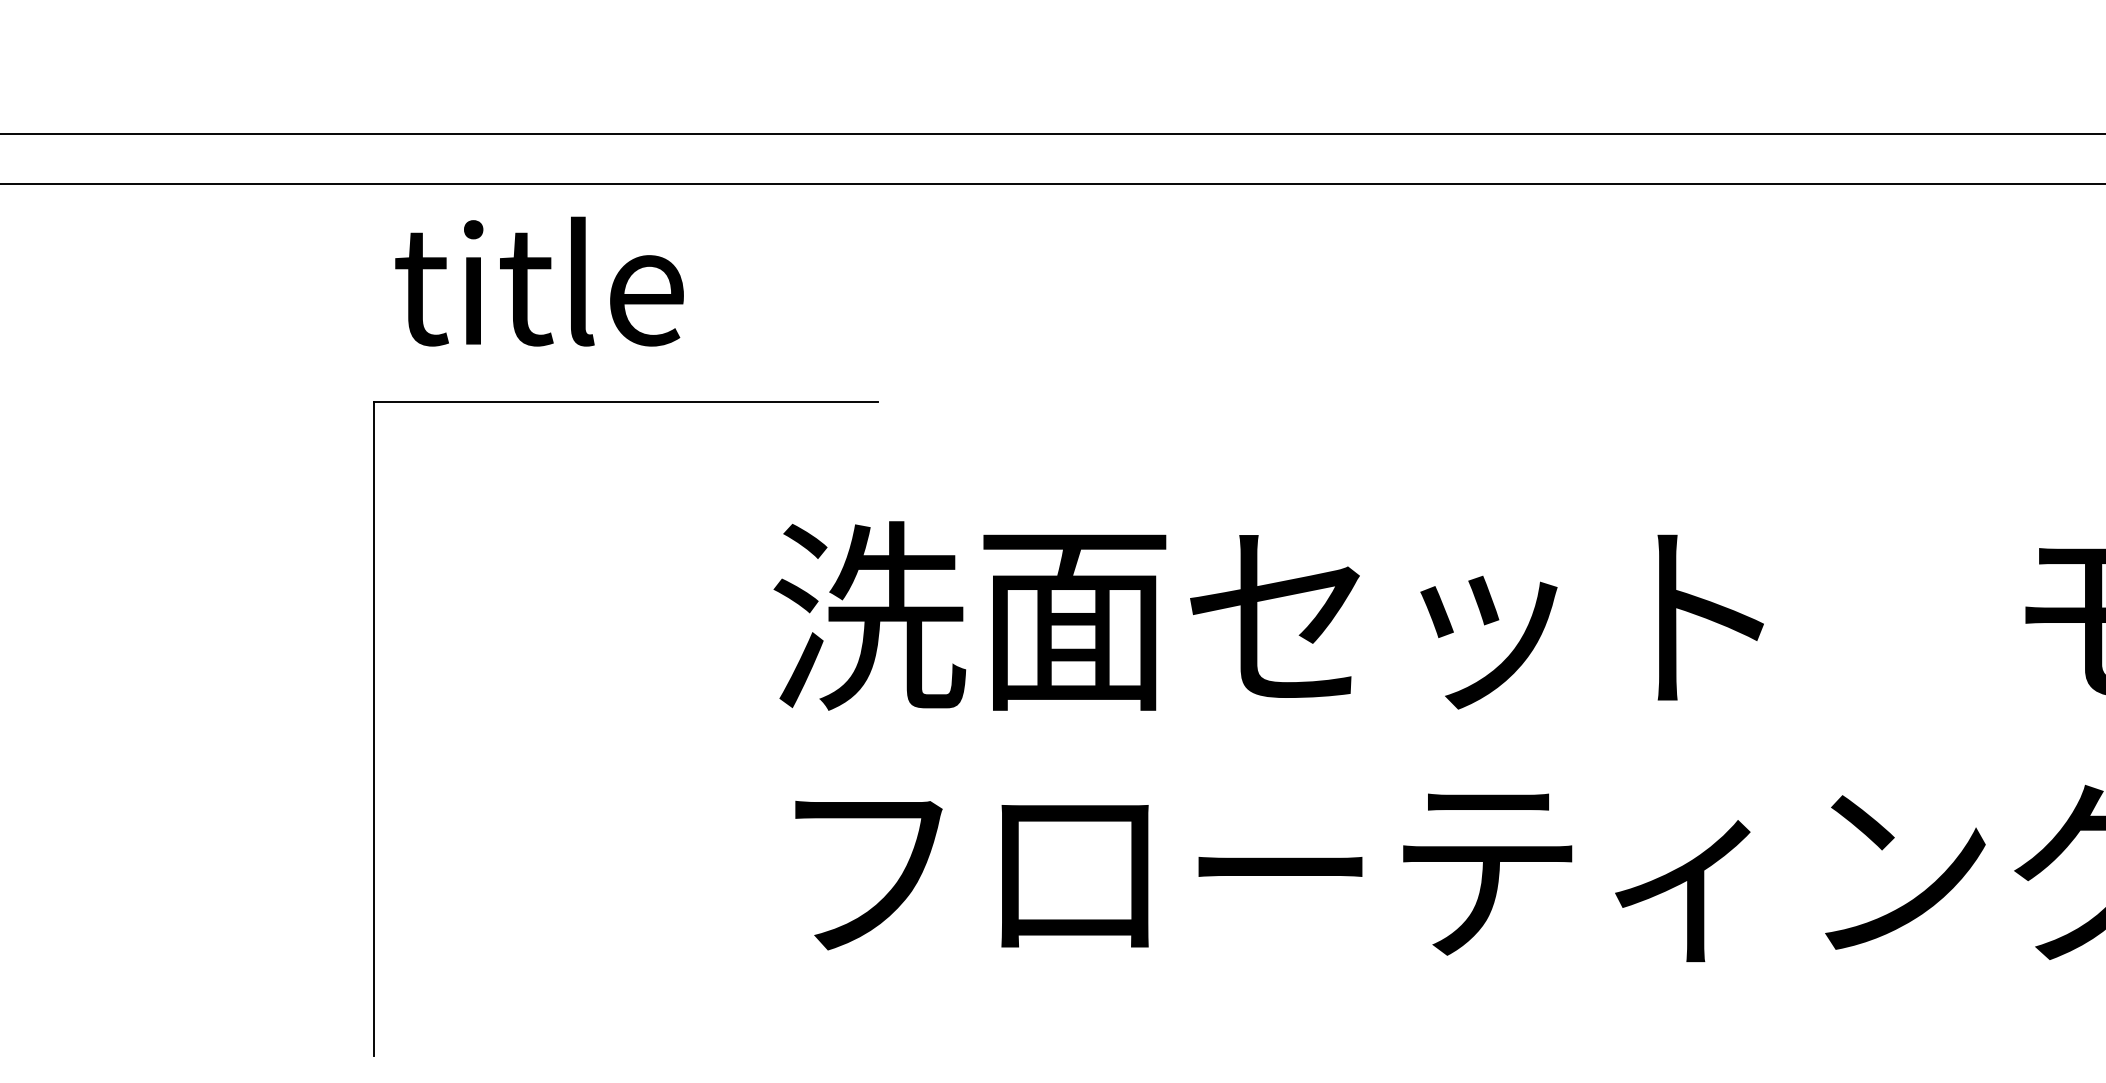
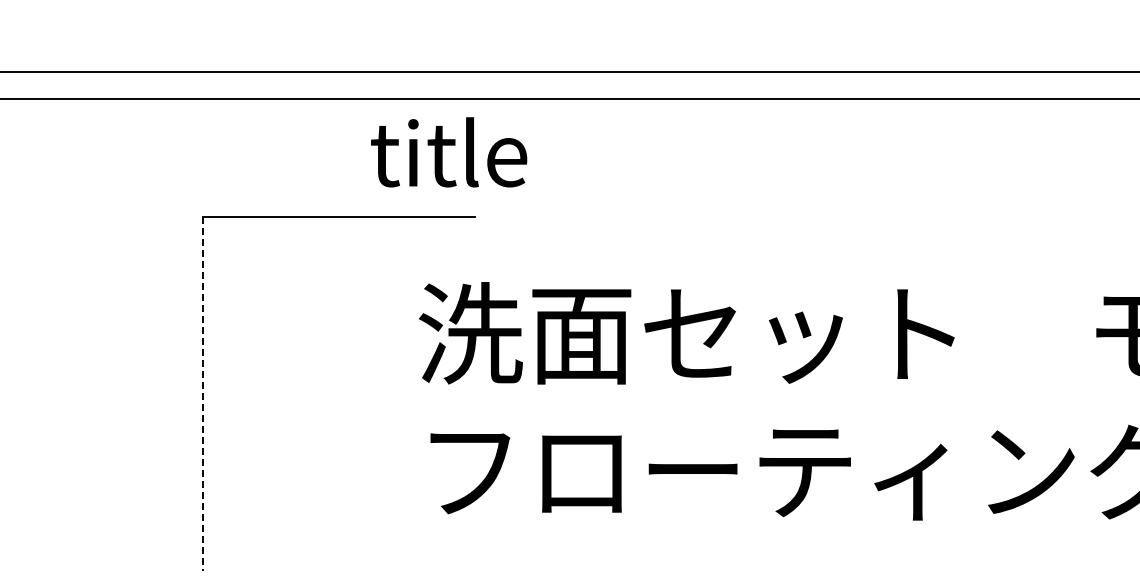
text: (540, 281) -> (449, 152), moved
line: (373, 729) -> (202, 394), solid -> dashed

